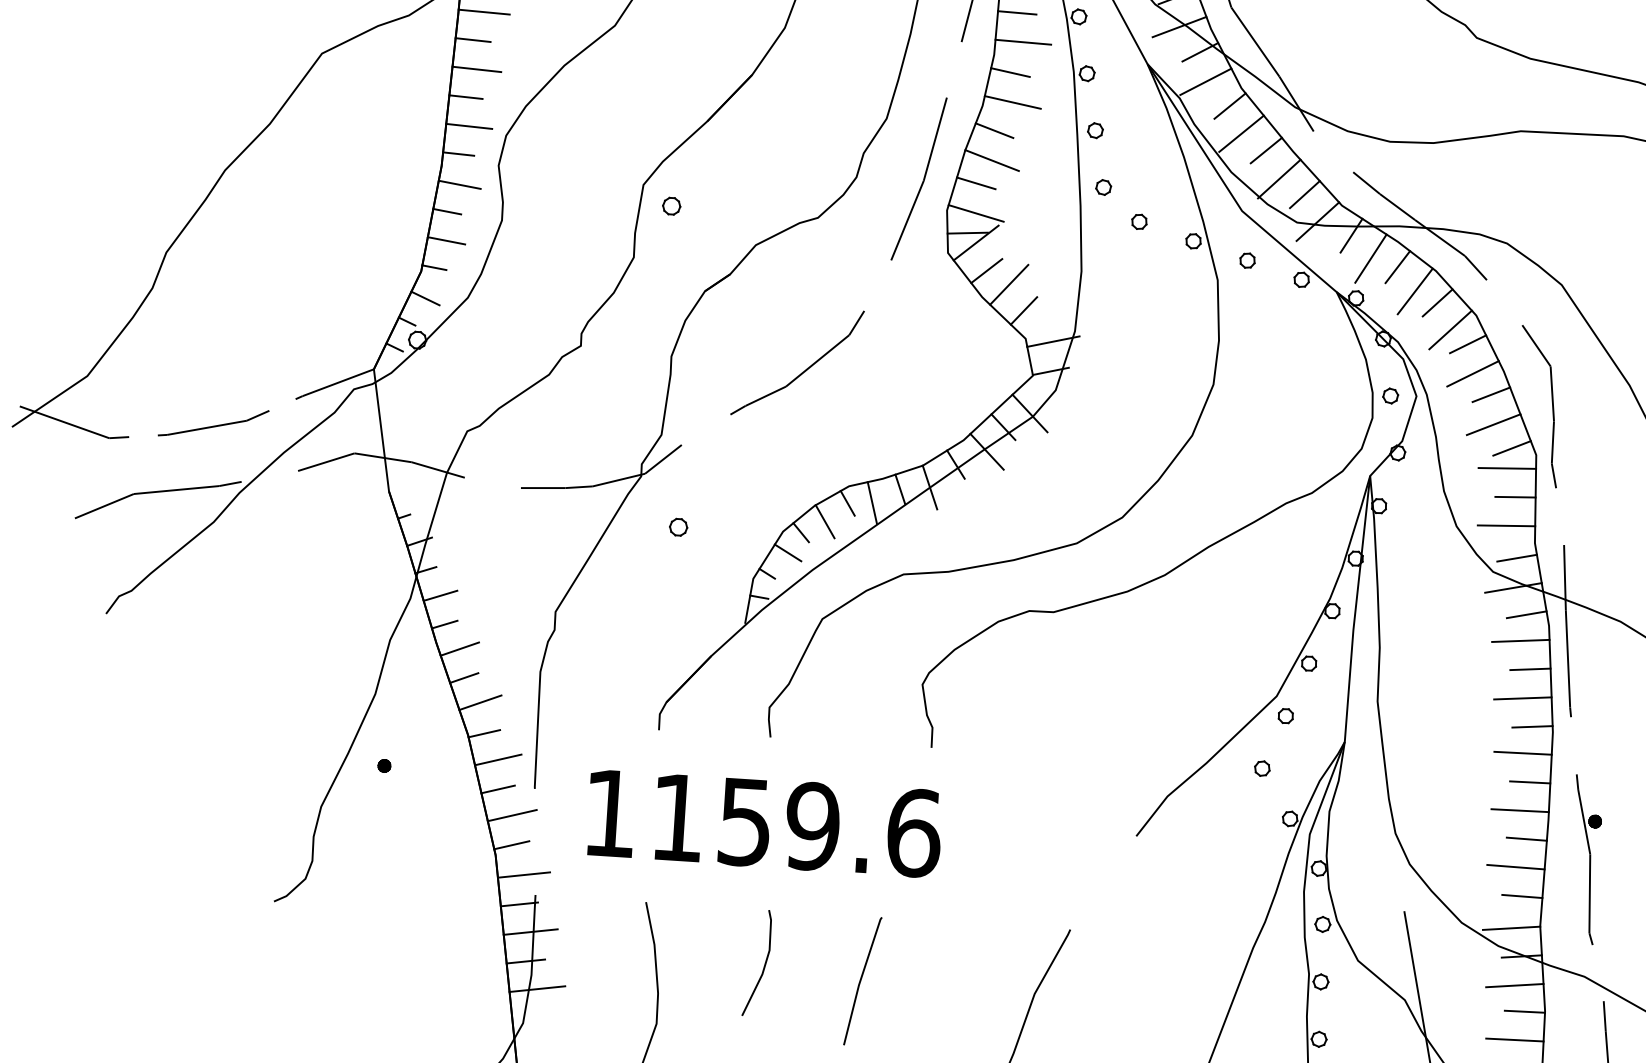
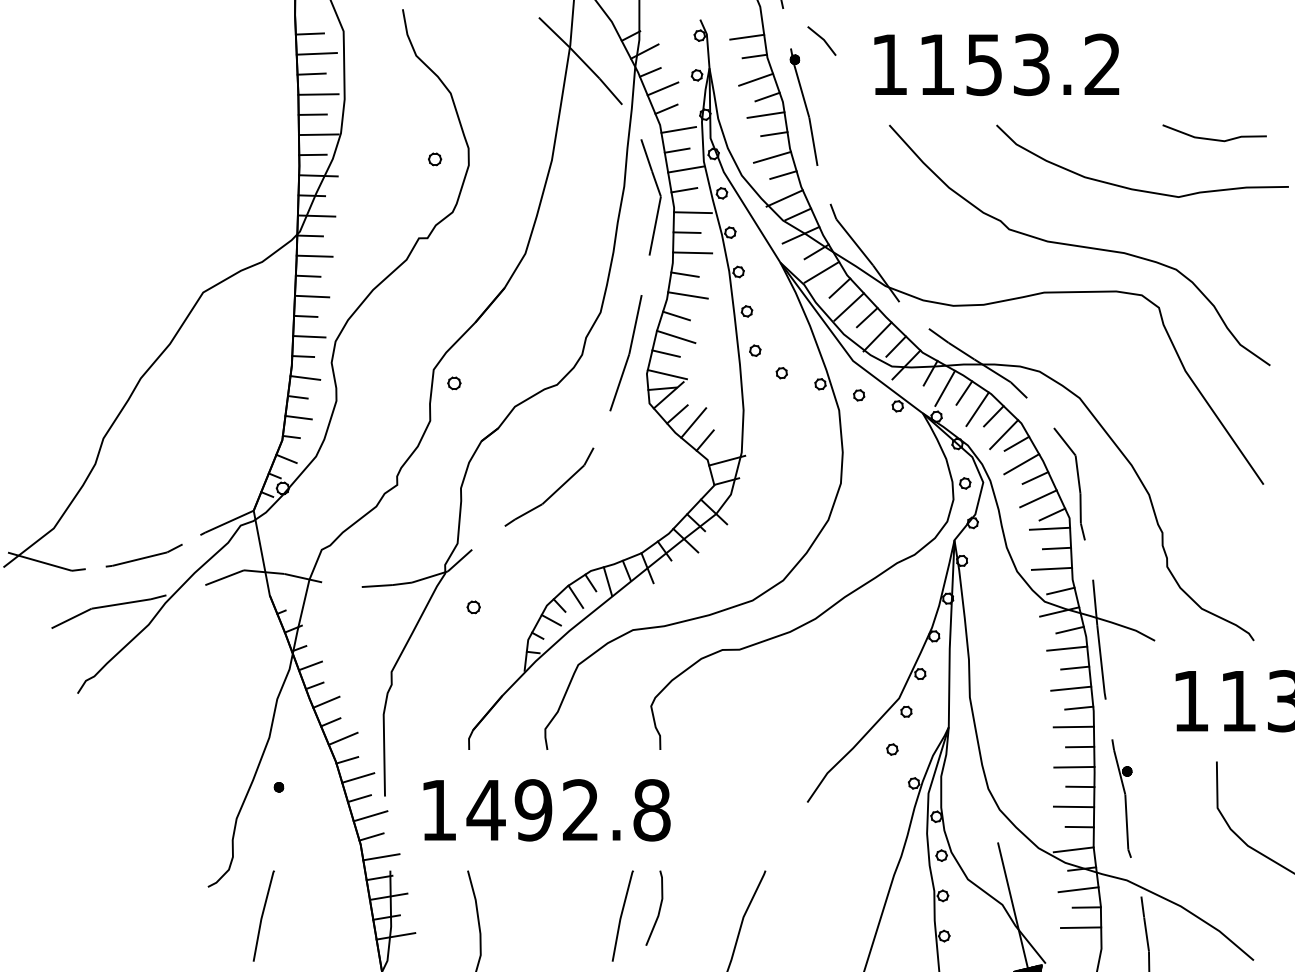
text: (795, 825) -> (568, 810), 1159.6 -> 1492.8
line: (350, 947) -> (263, 915), added
line: (764, 962) -> (659, 907), moved

